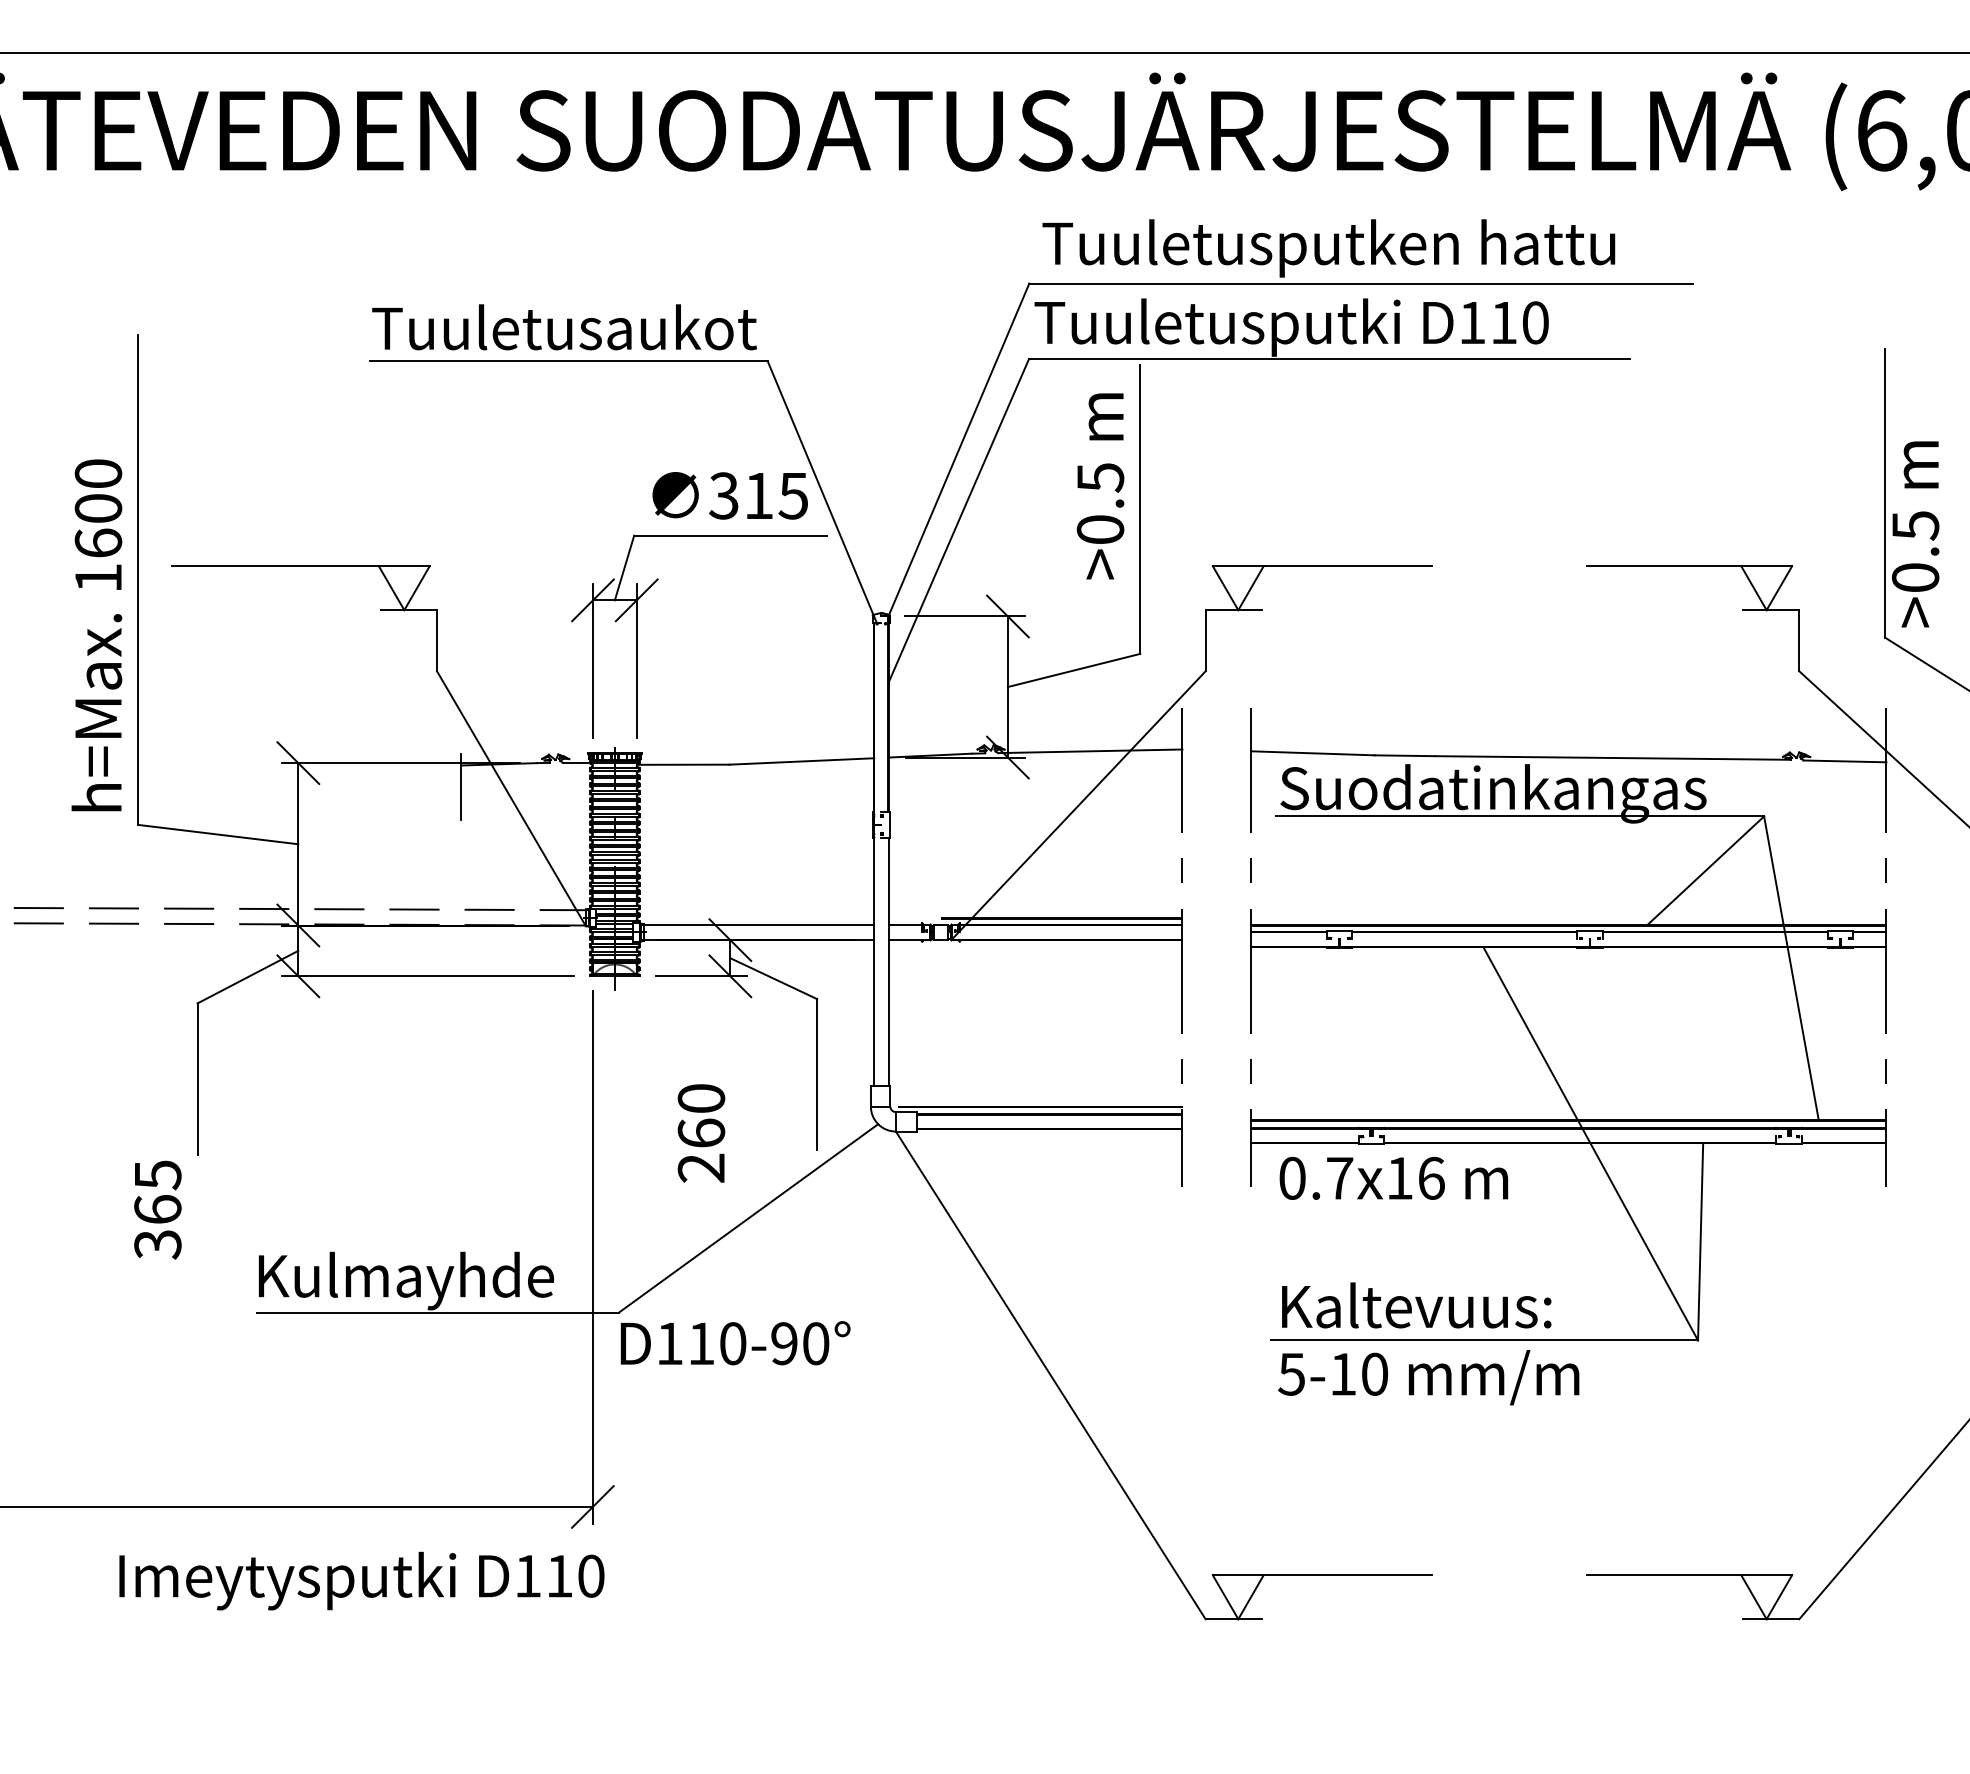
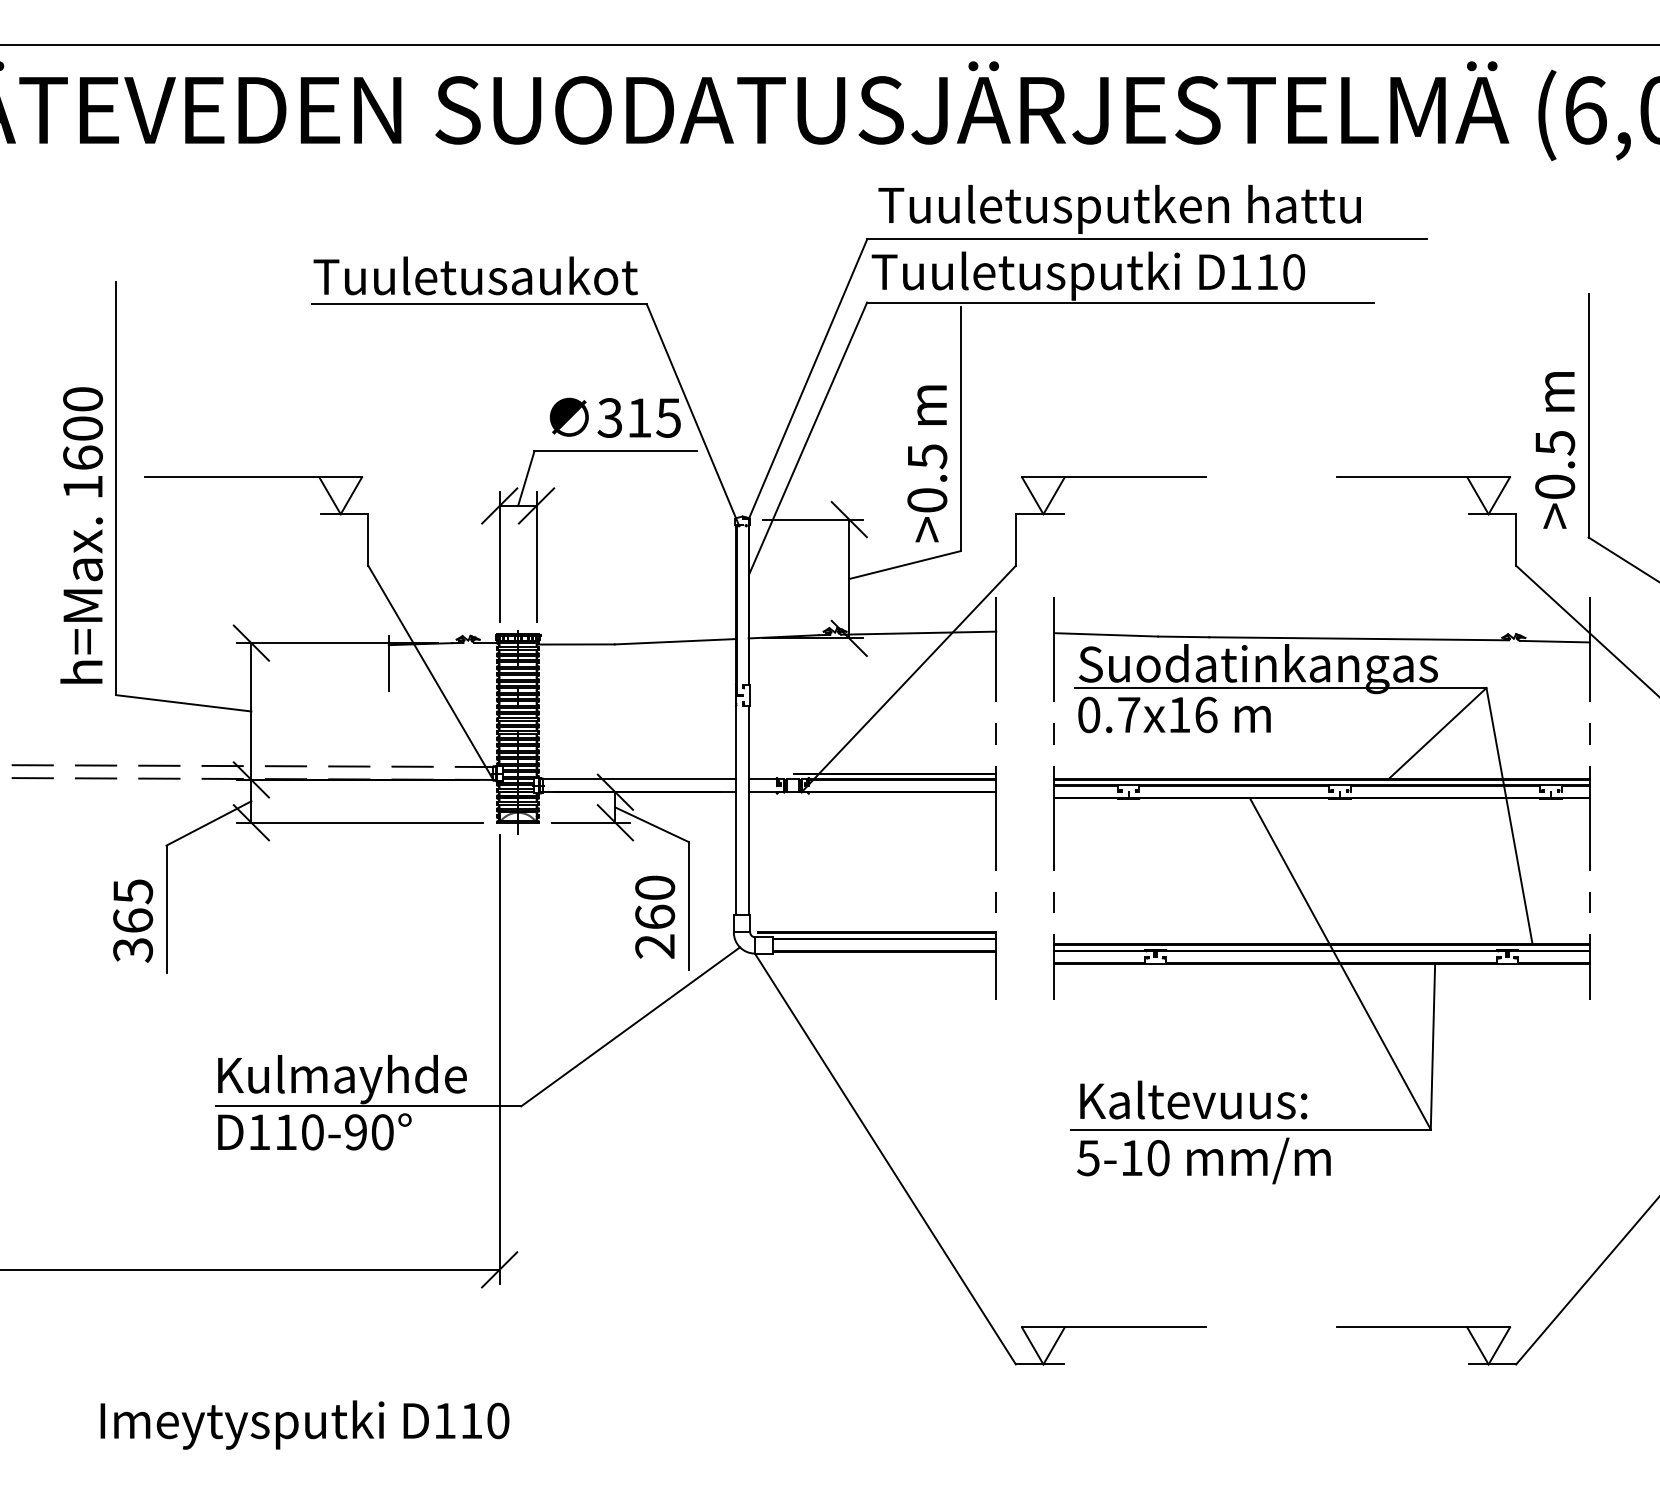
text: (1100, 486) -> (927, 463), moved
text: (1915, 534) -> (1555, 450), moved
text: (701, 1133) -> (655, 917), moved
text: (1393, 1177) -> (1174, 714), moved
text: (157, 1209) -> (132, 920), moved
text: (735, 1343) -> (314, 1132), moved
text: (361, 1580) -> (304, 1424), moved

